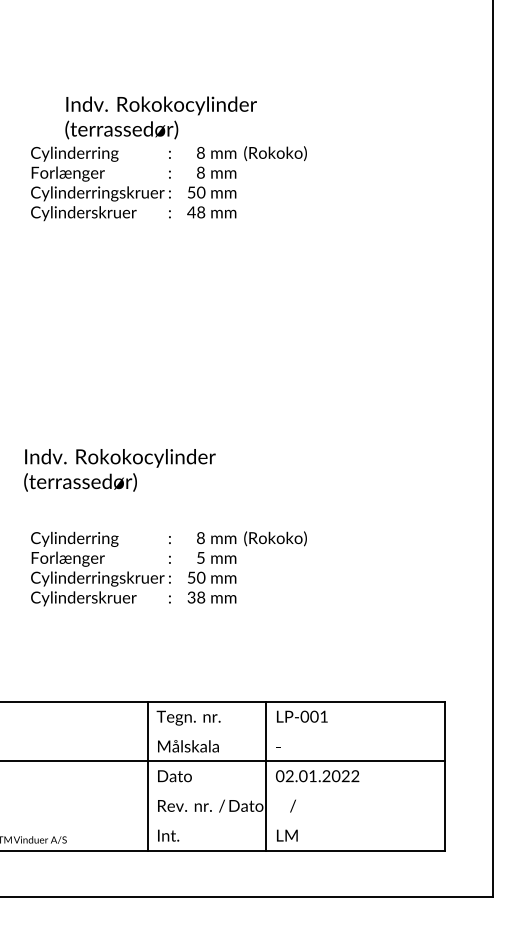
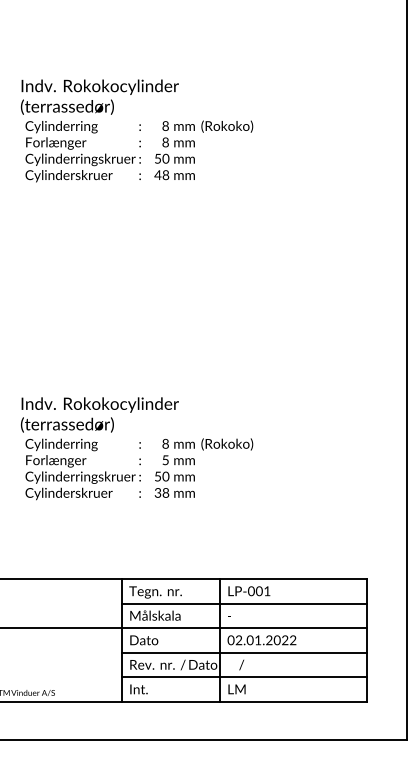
text: (160, 117) -> (99, 96), moved
text: (119, 469) -> (99, 414), moved
line: (295, 731) -> (243, 603), added
line: (295, 790) -> (243, 652), added
line: (295, 821) -> (243, 677), added

